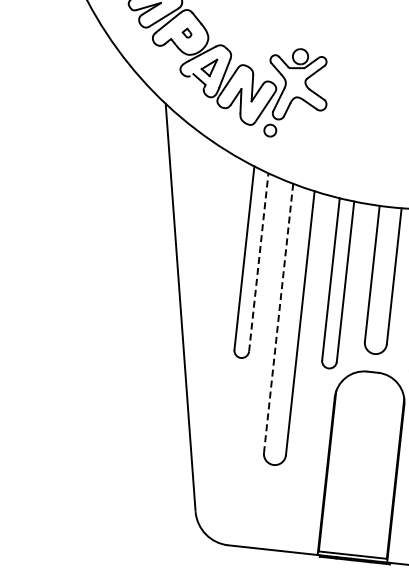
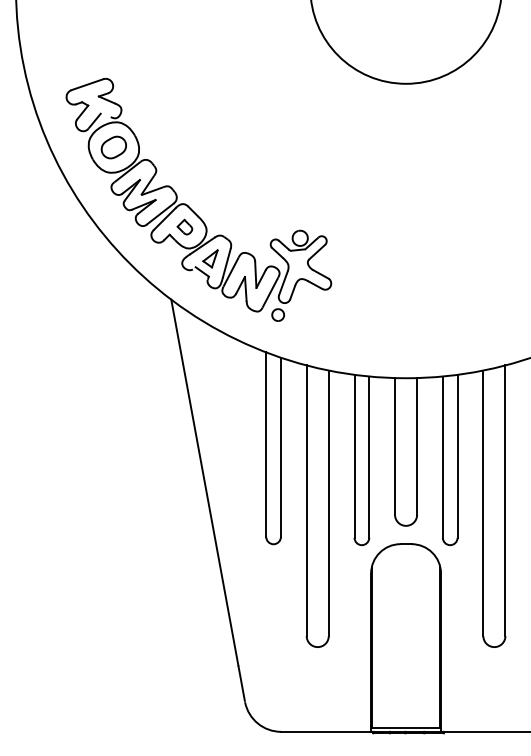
part: (186, 32) -> (184, 226), size x1.67
line: (258, 262) -> (280, 447), dashed -> solid
line: (278, 319) -> (306, 501), dashed -> solid

